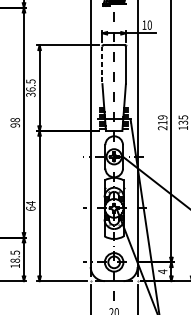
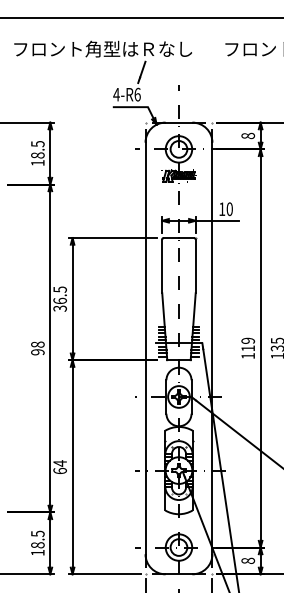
line: (102, 65) -> (162, 266), dashed -> solid
text: (162, 128) -> (247, 356), 219 -> 119
text: (162, 271) -> (248, 560), 4 -> 8

